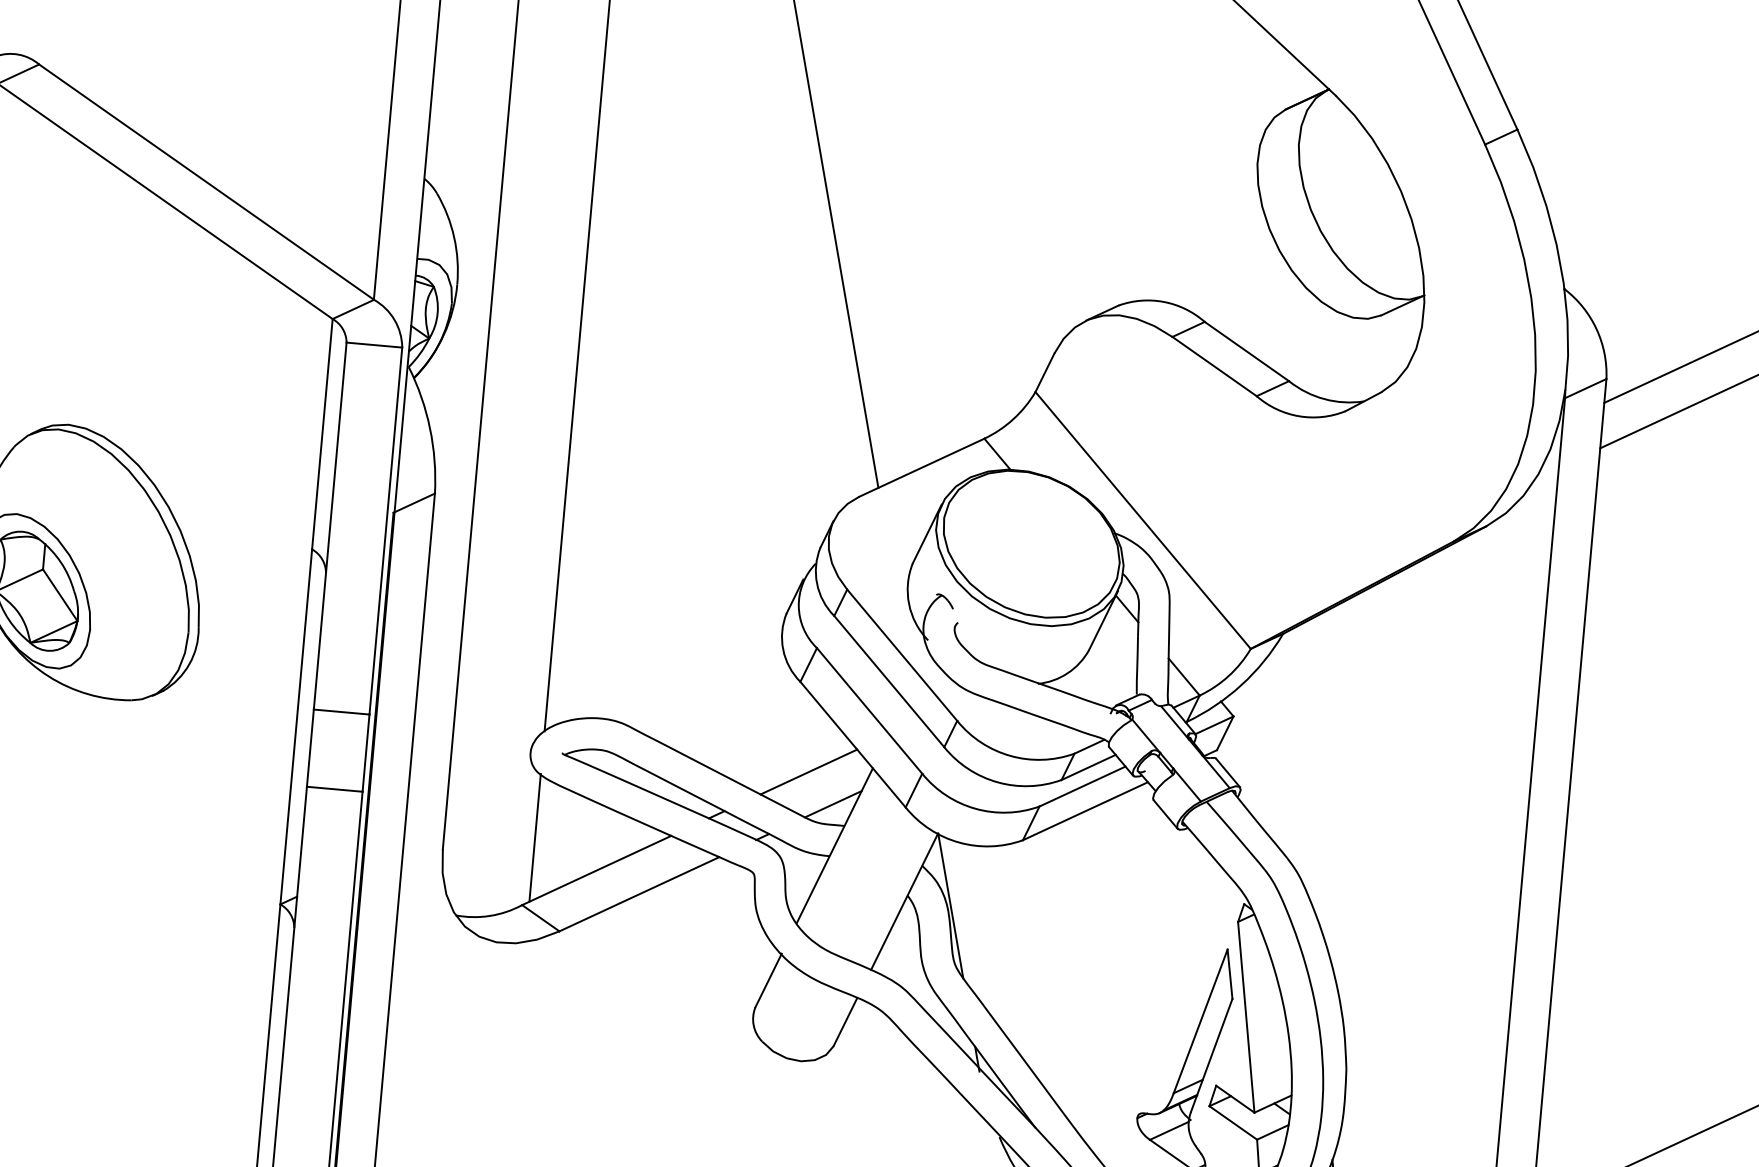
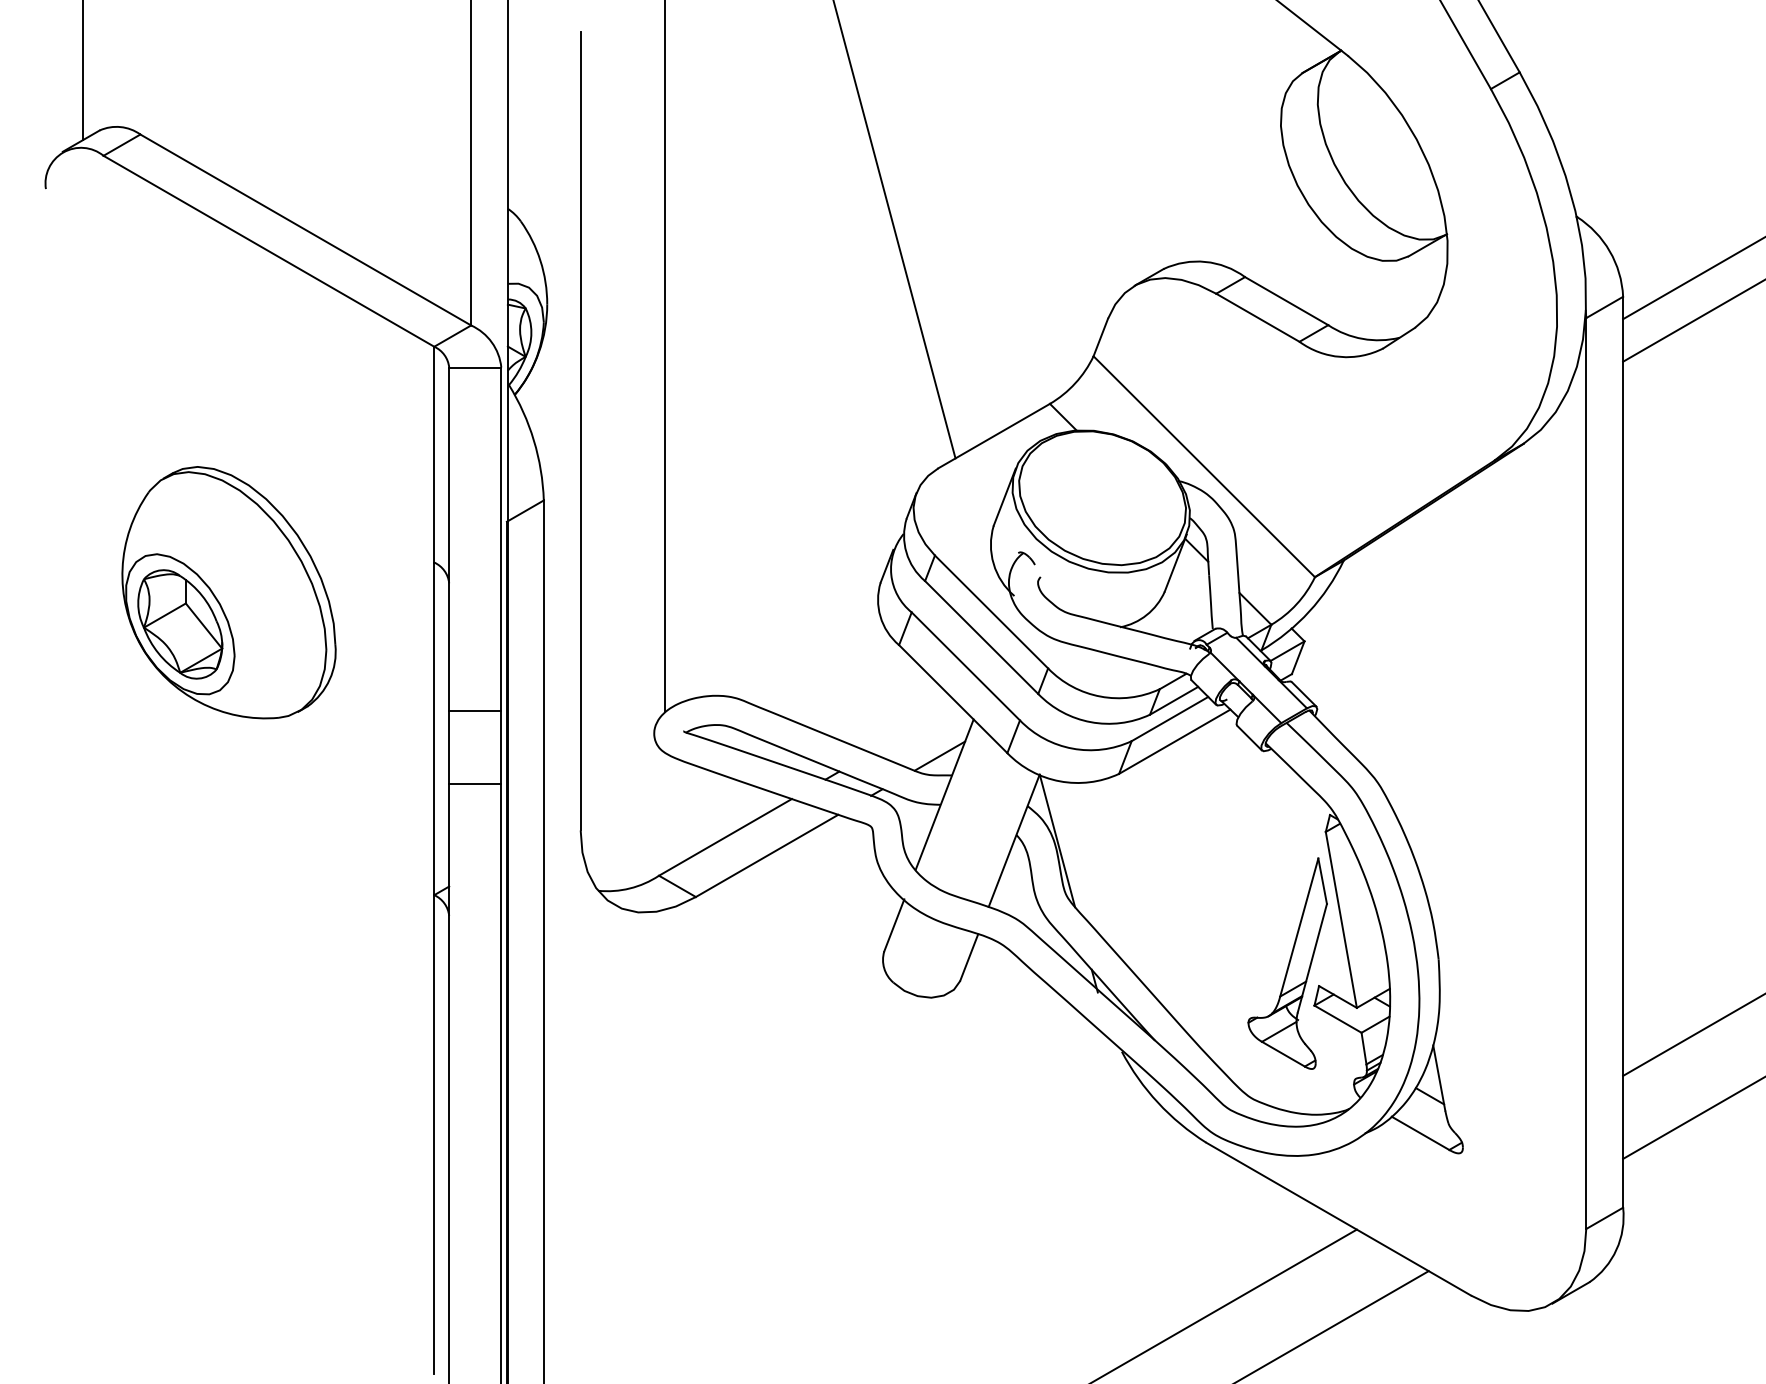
line: (808, 772) -> (914, 728), removed
line: (535, 838) -> (665, 812), removed

